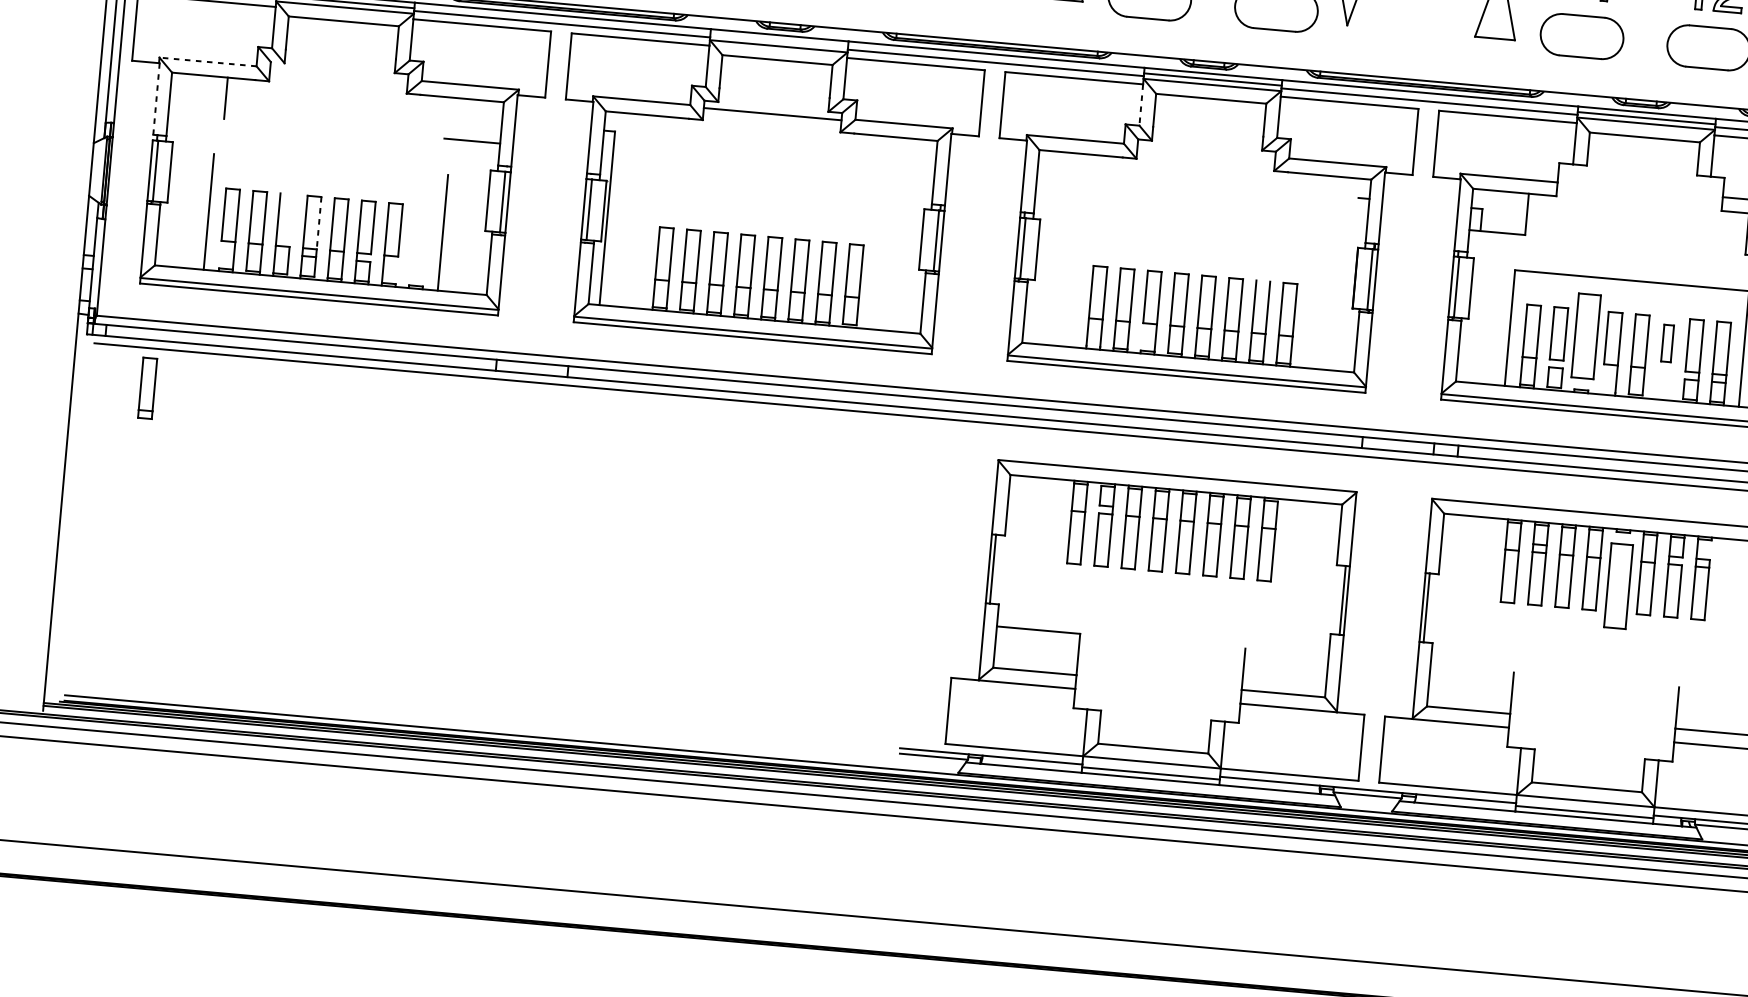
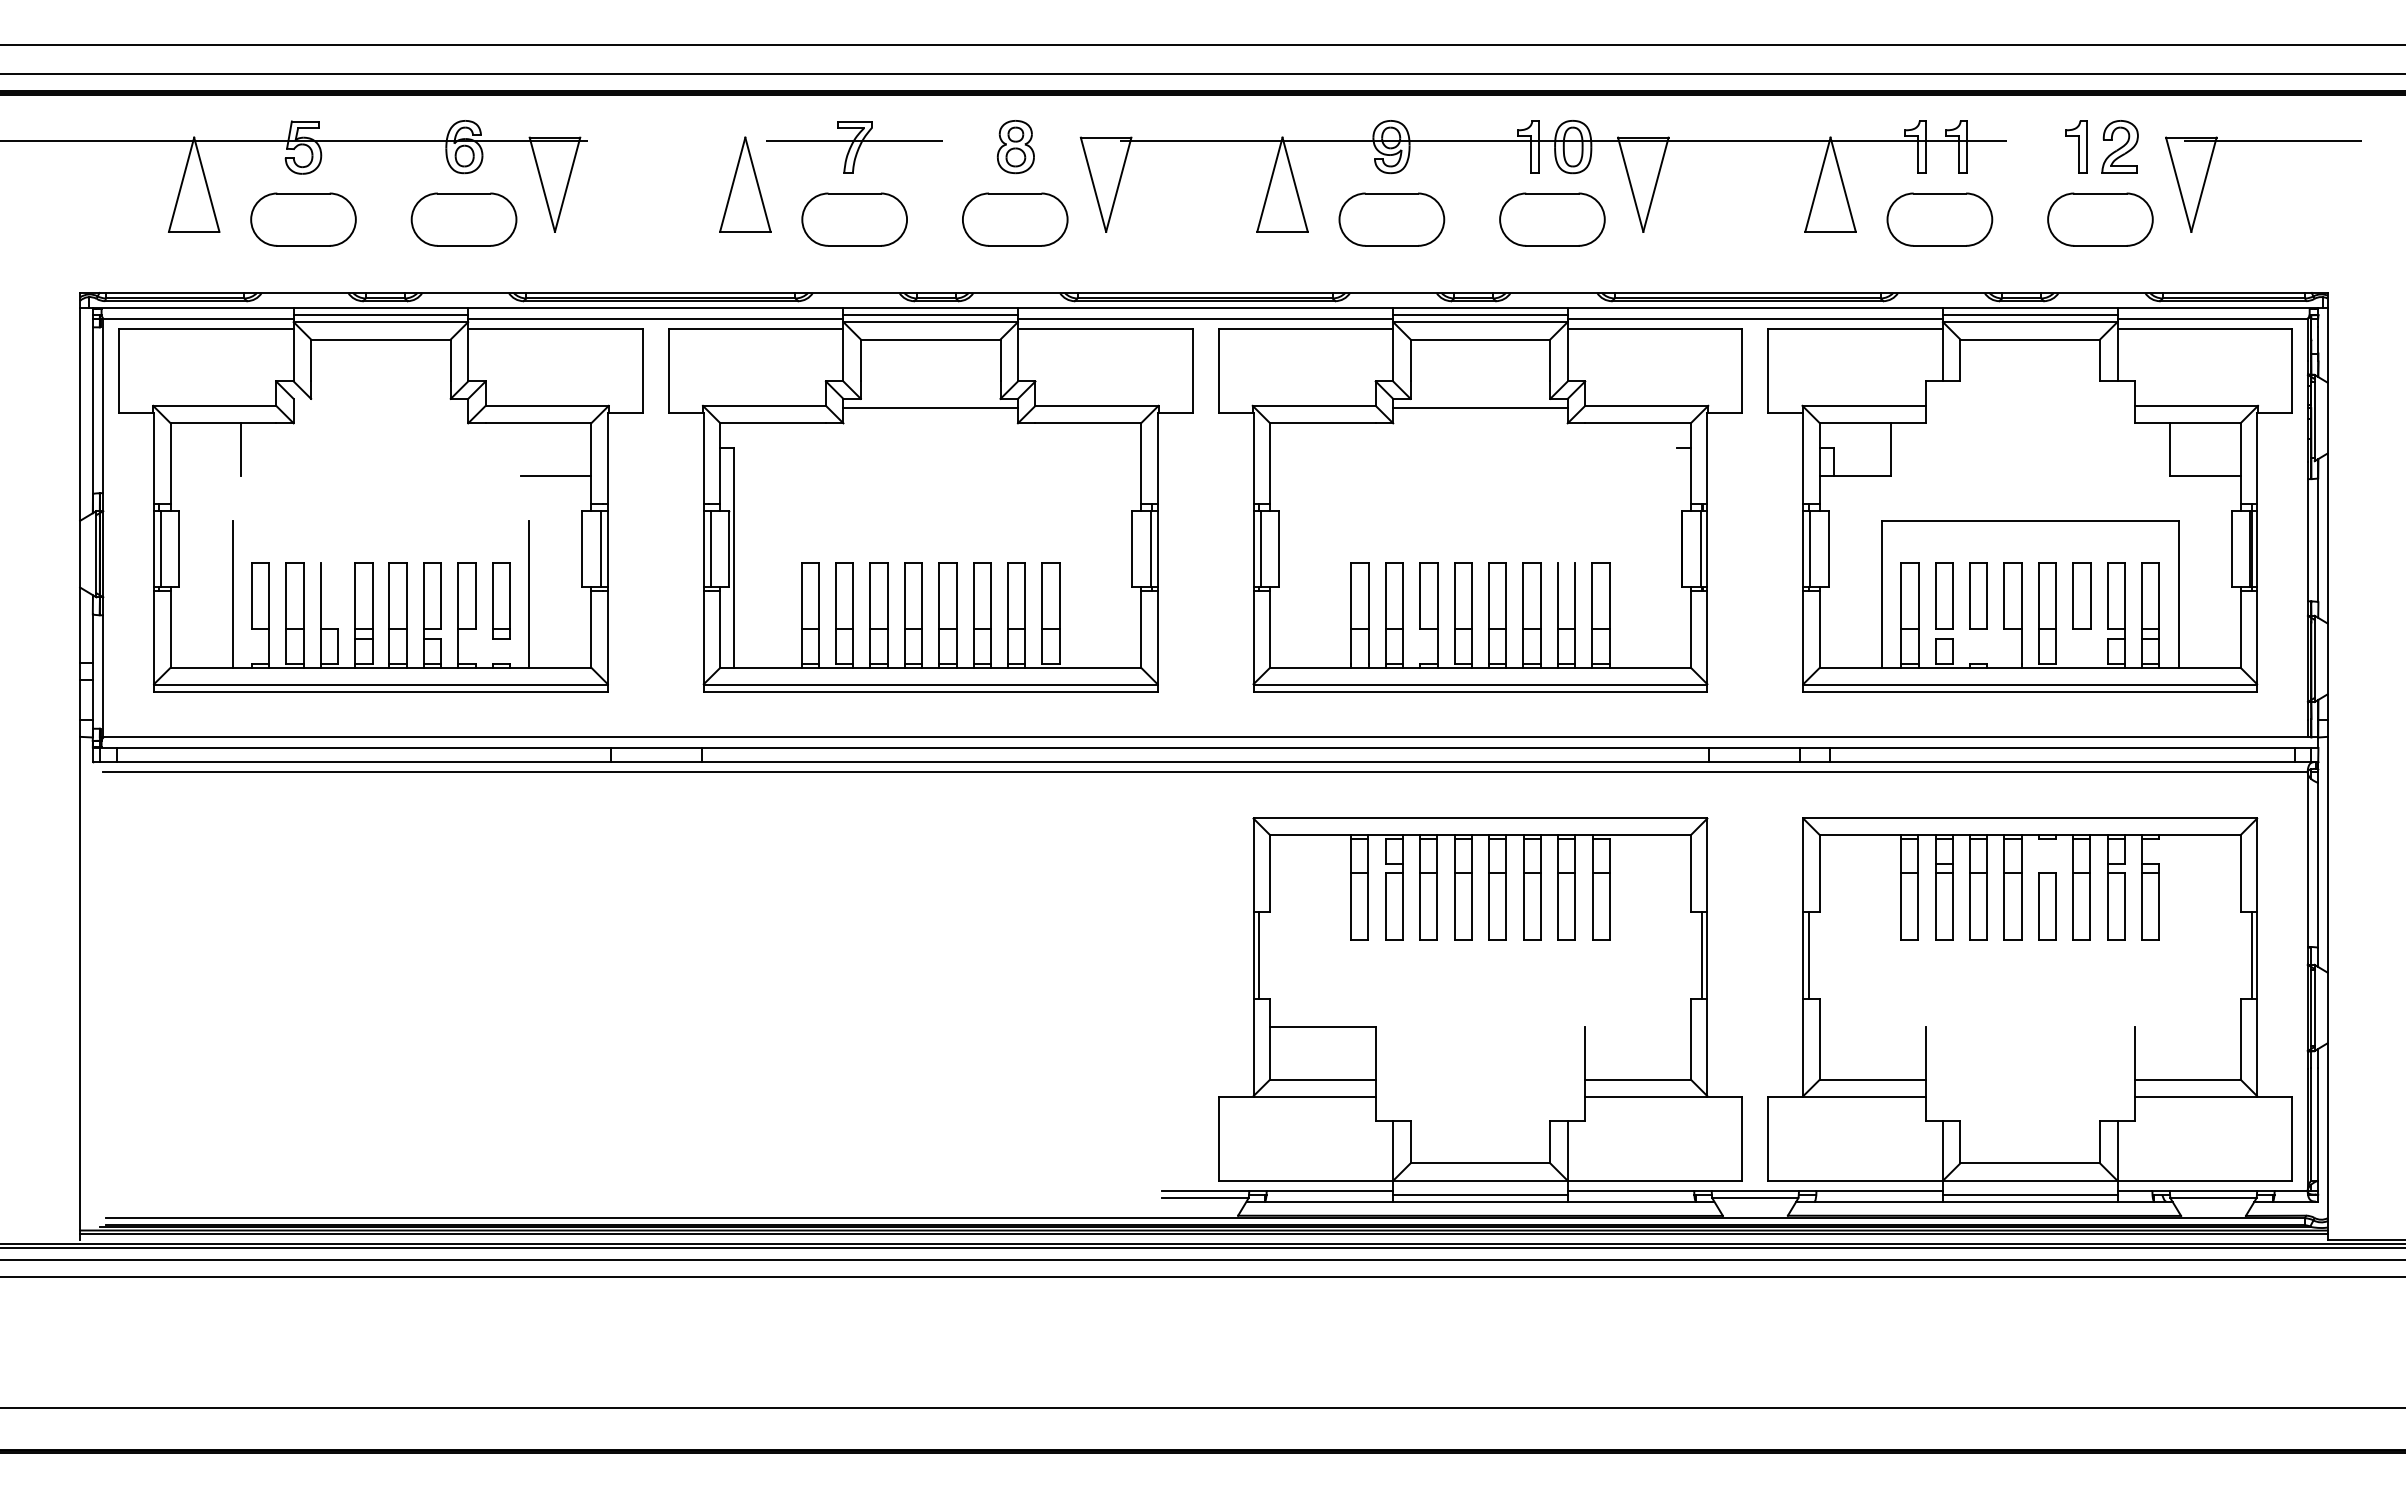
line: (779, 41) -> (930, 315), added
line: (207, 61) -> (214, 405), dashed -> solid
line: (156, 101) -> (154, 461), dashed -> solid
line: (1141, 105) -> (1393, 355), dashed -> solid
line: (1206, 153) -> (1480, 408), added
line: (319, 223) -> (372, 596), dashed -> solid
part: (1586, 335) -> (1978, 595), size x0.62
part: (1667, 343) -> (2081, 595), size x1.43
part: (147, 387) -> (501, 600), moved
part: (1618, 585) -> (2047, 906), size x0.62

